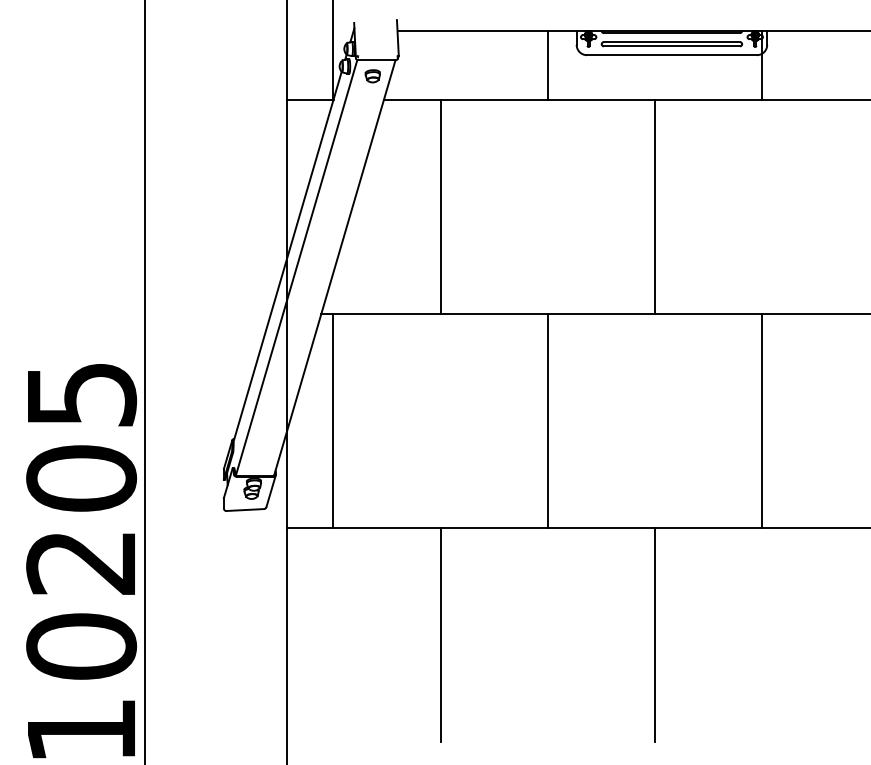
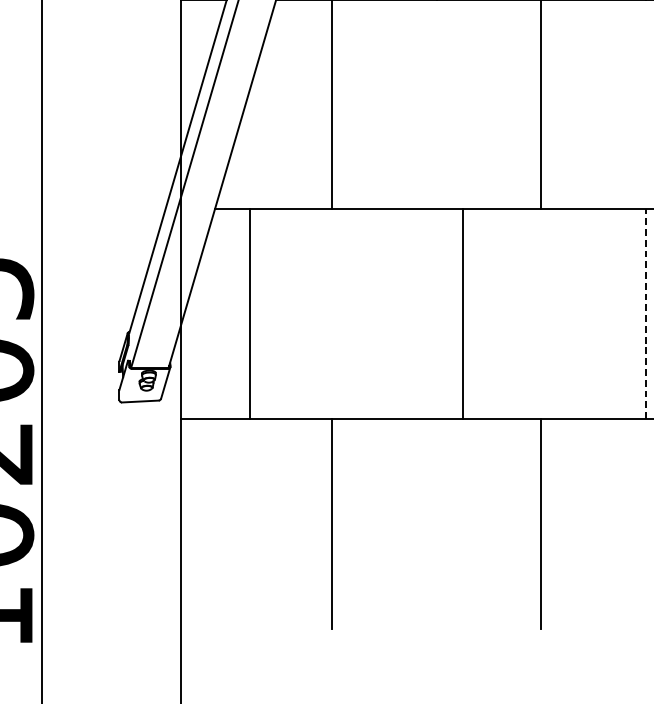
line: (333, 420) -> (250, 313), moved
line: (547, 420) -> (462, 313), moved
line: (761, 420) -> (646, 313), solid -> dashed

